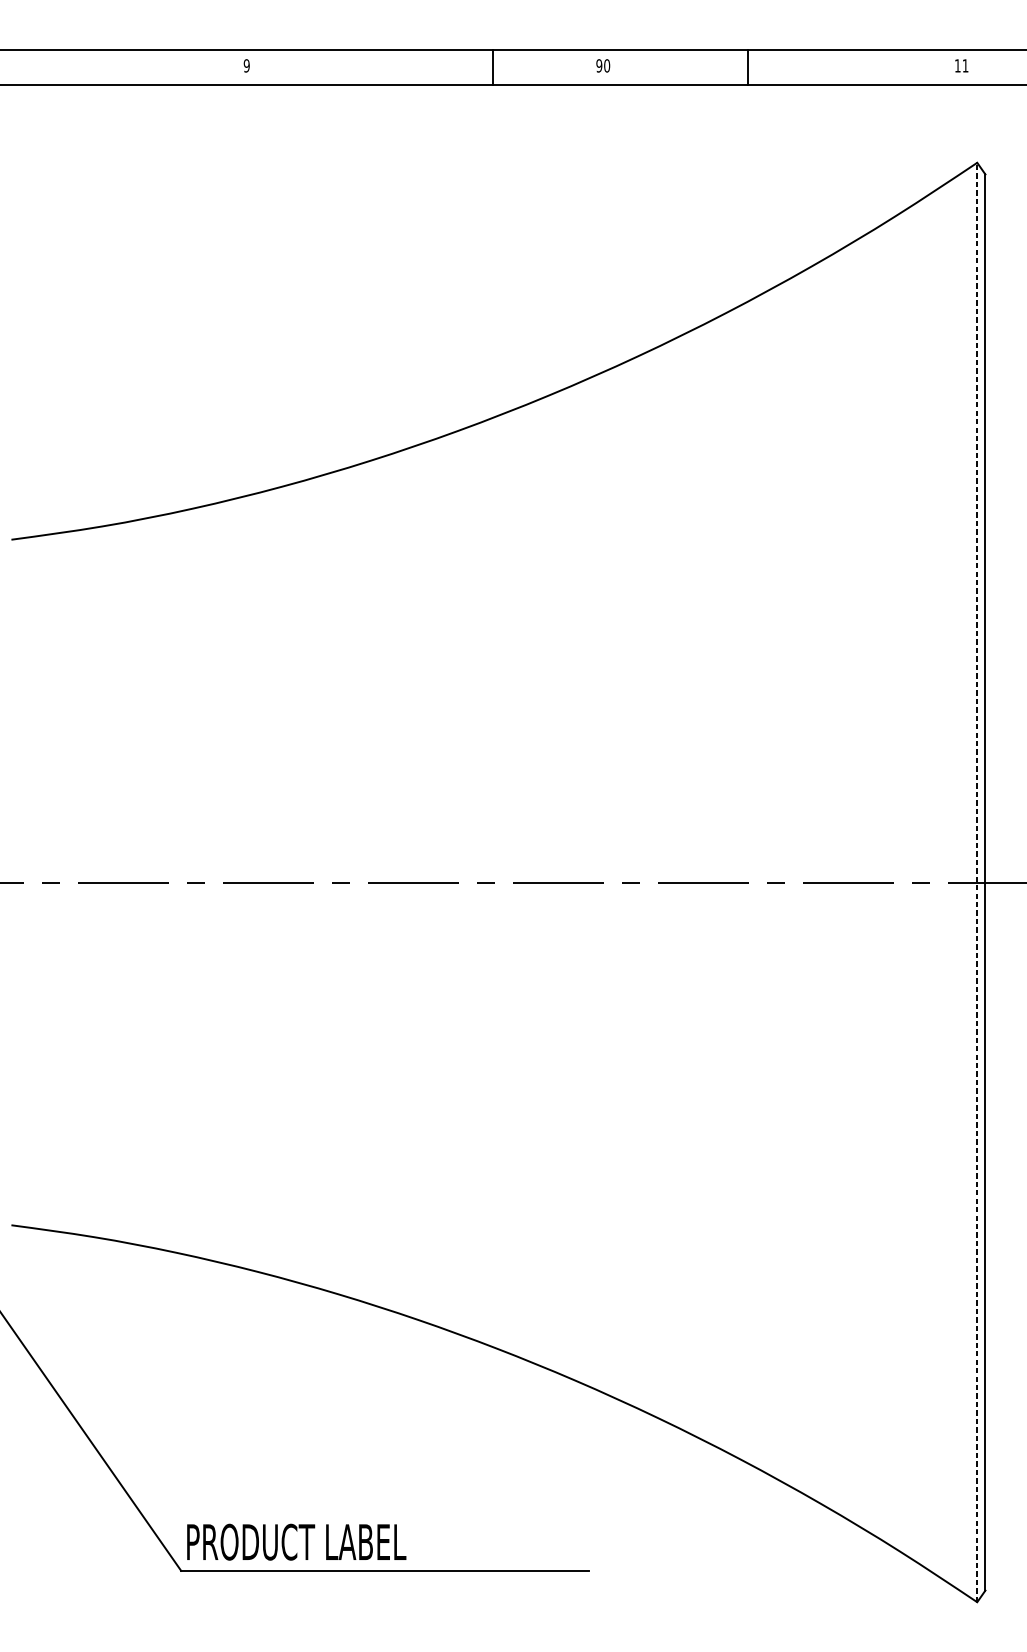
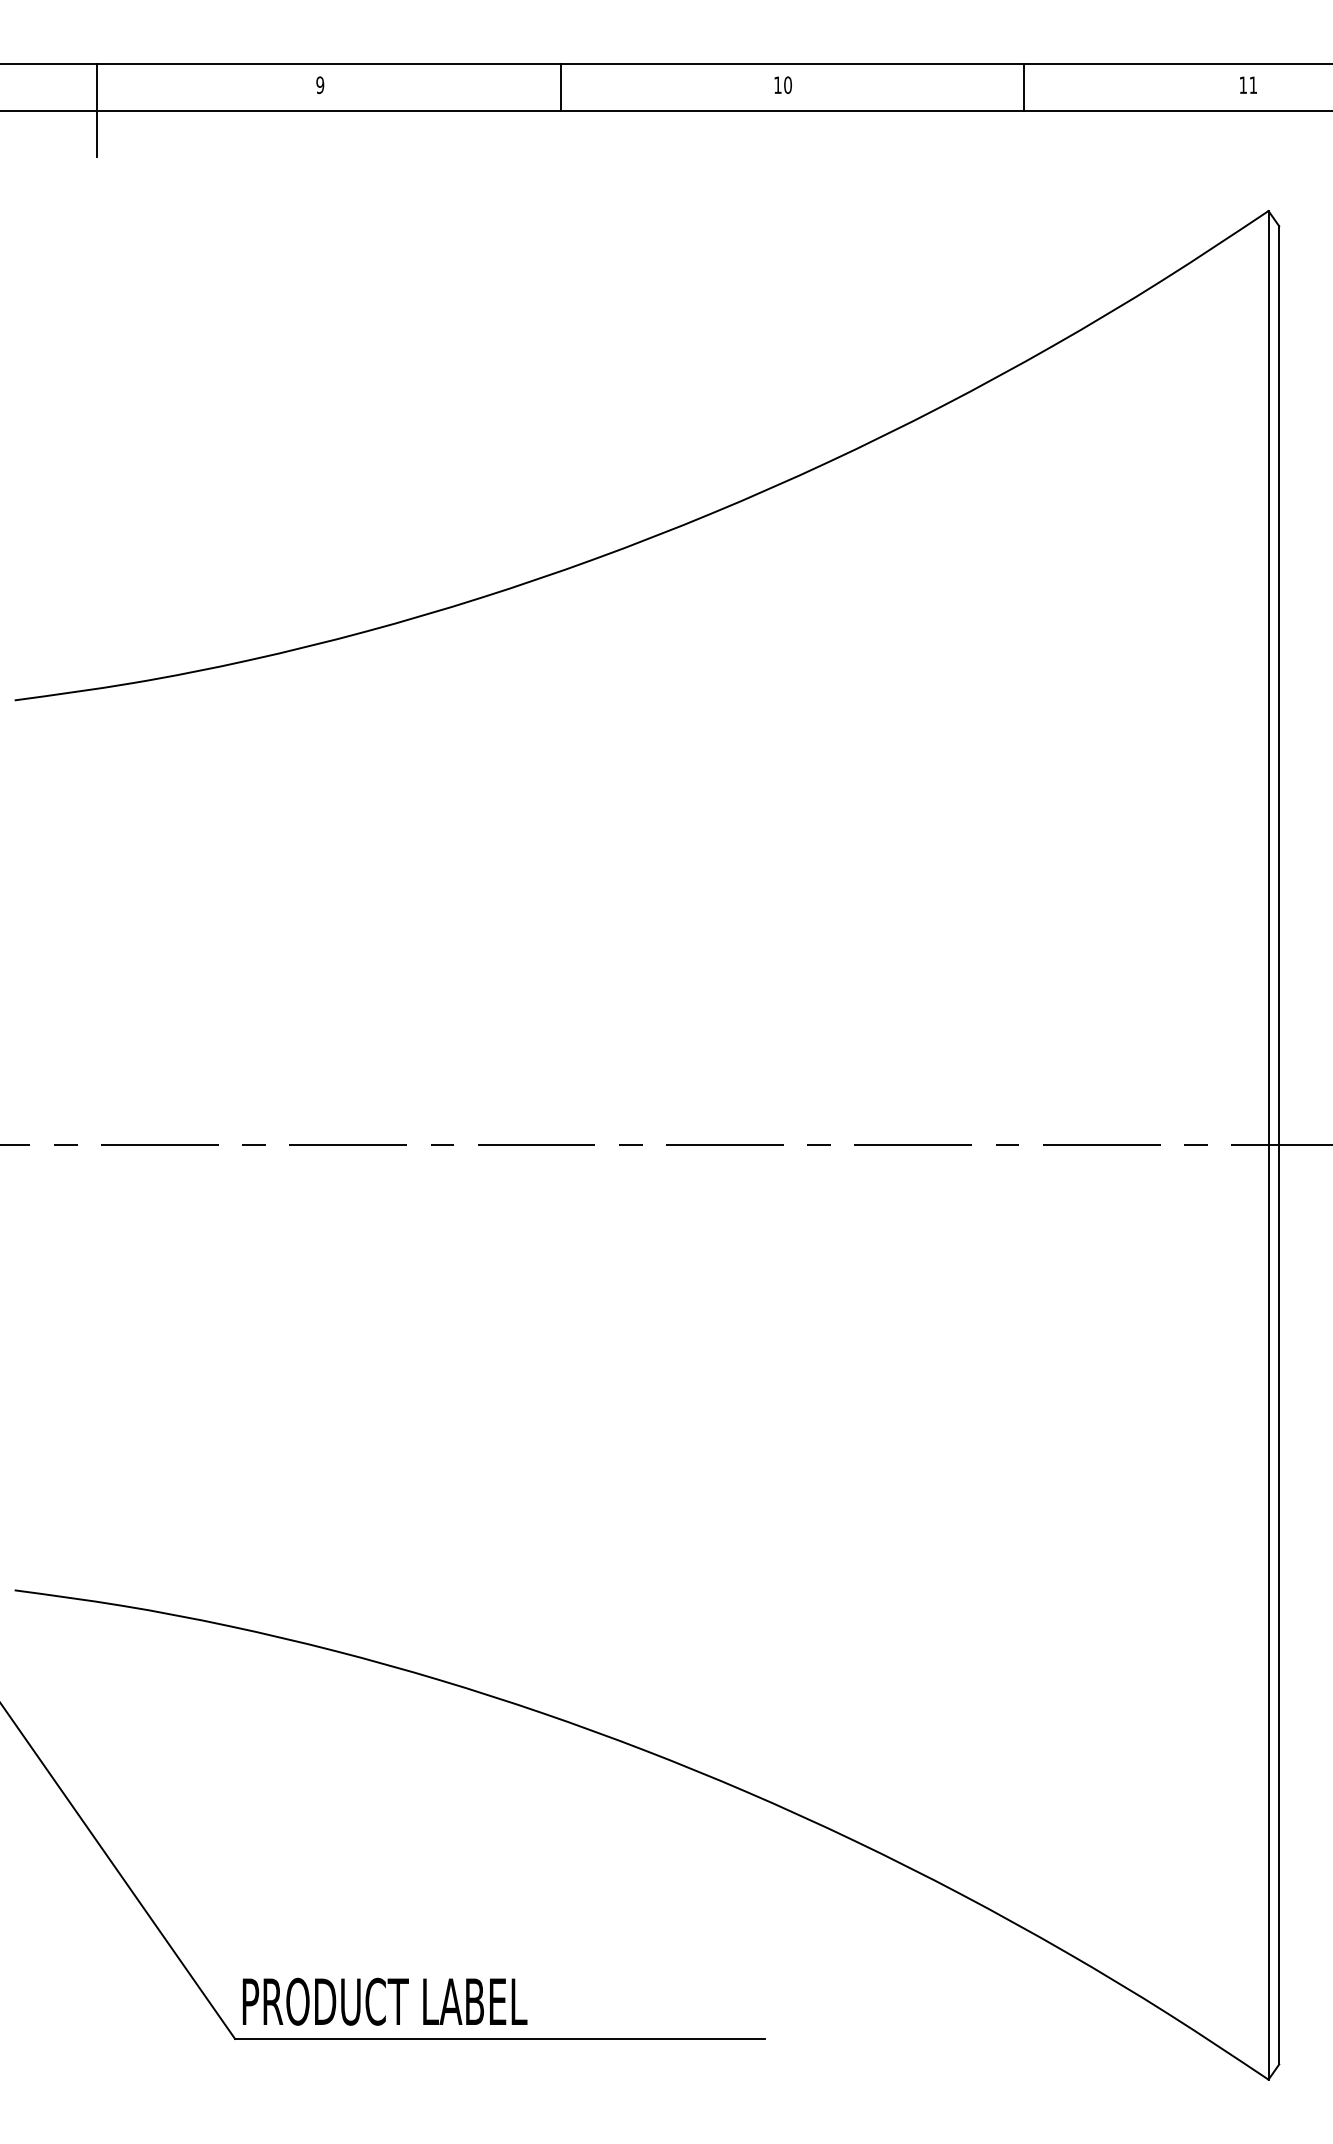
text: (599, 66) -> (777, 85), 90 -> 10
line: (492, 67) -> (560, 87), moved
line: (748, 67) -> (1024, 87), moved
line: (75, 85) -> (97, 110), added
line: (977, 881) -> (1268, 1144), dashed -> solid

